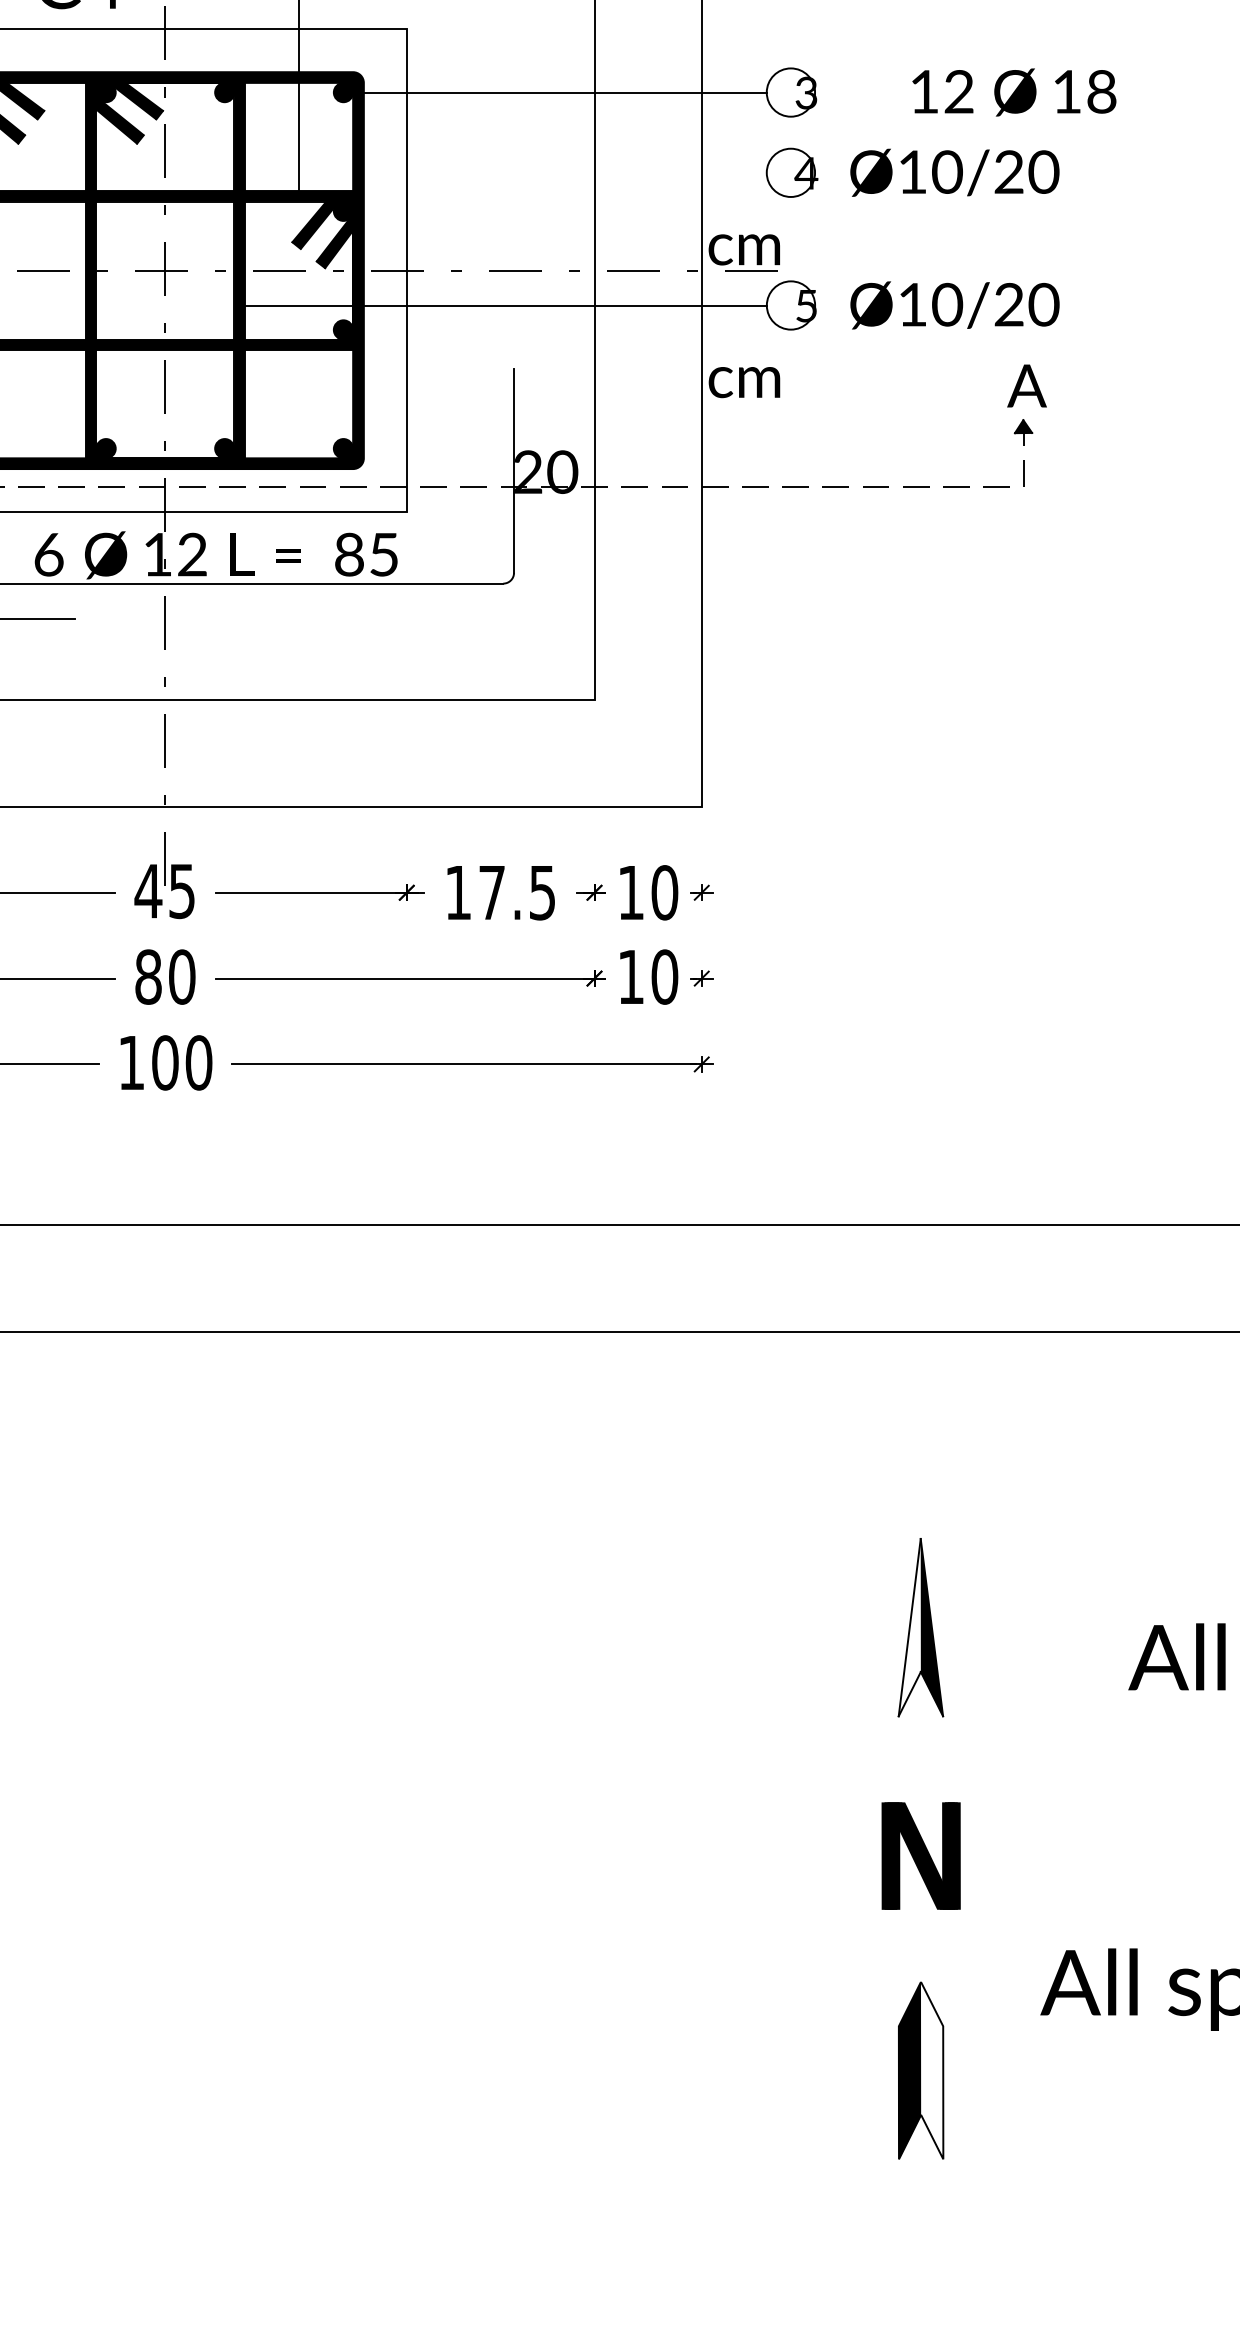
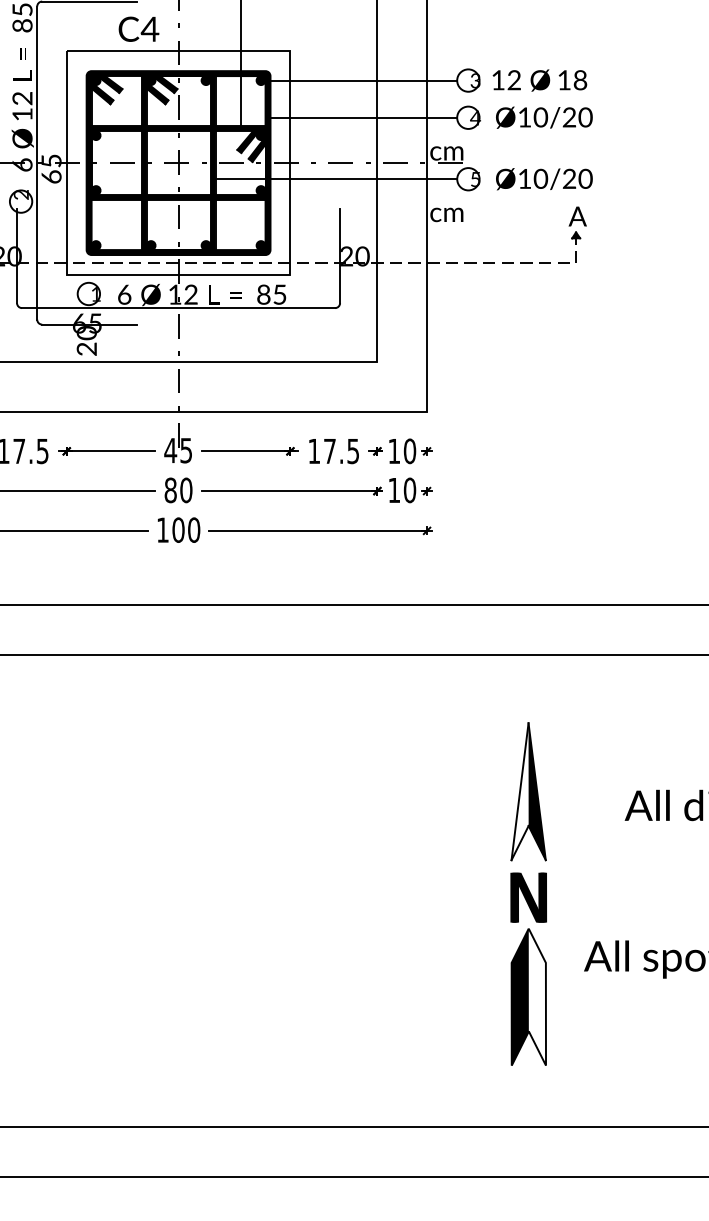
text: (1013, 92) -> (539, 80), moved
line: (564, 172) -> (363, 117), added
part: (920, 1626) -> (528, 791), size x1.67
part: (920, 2069) -> (528, 996), size x1.67

